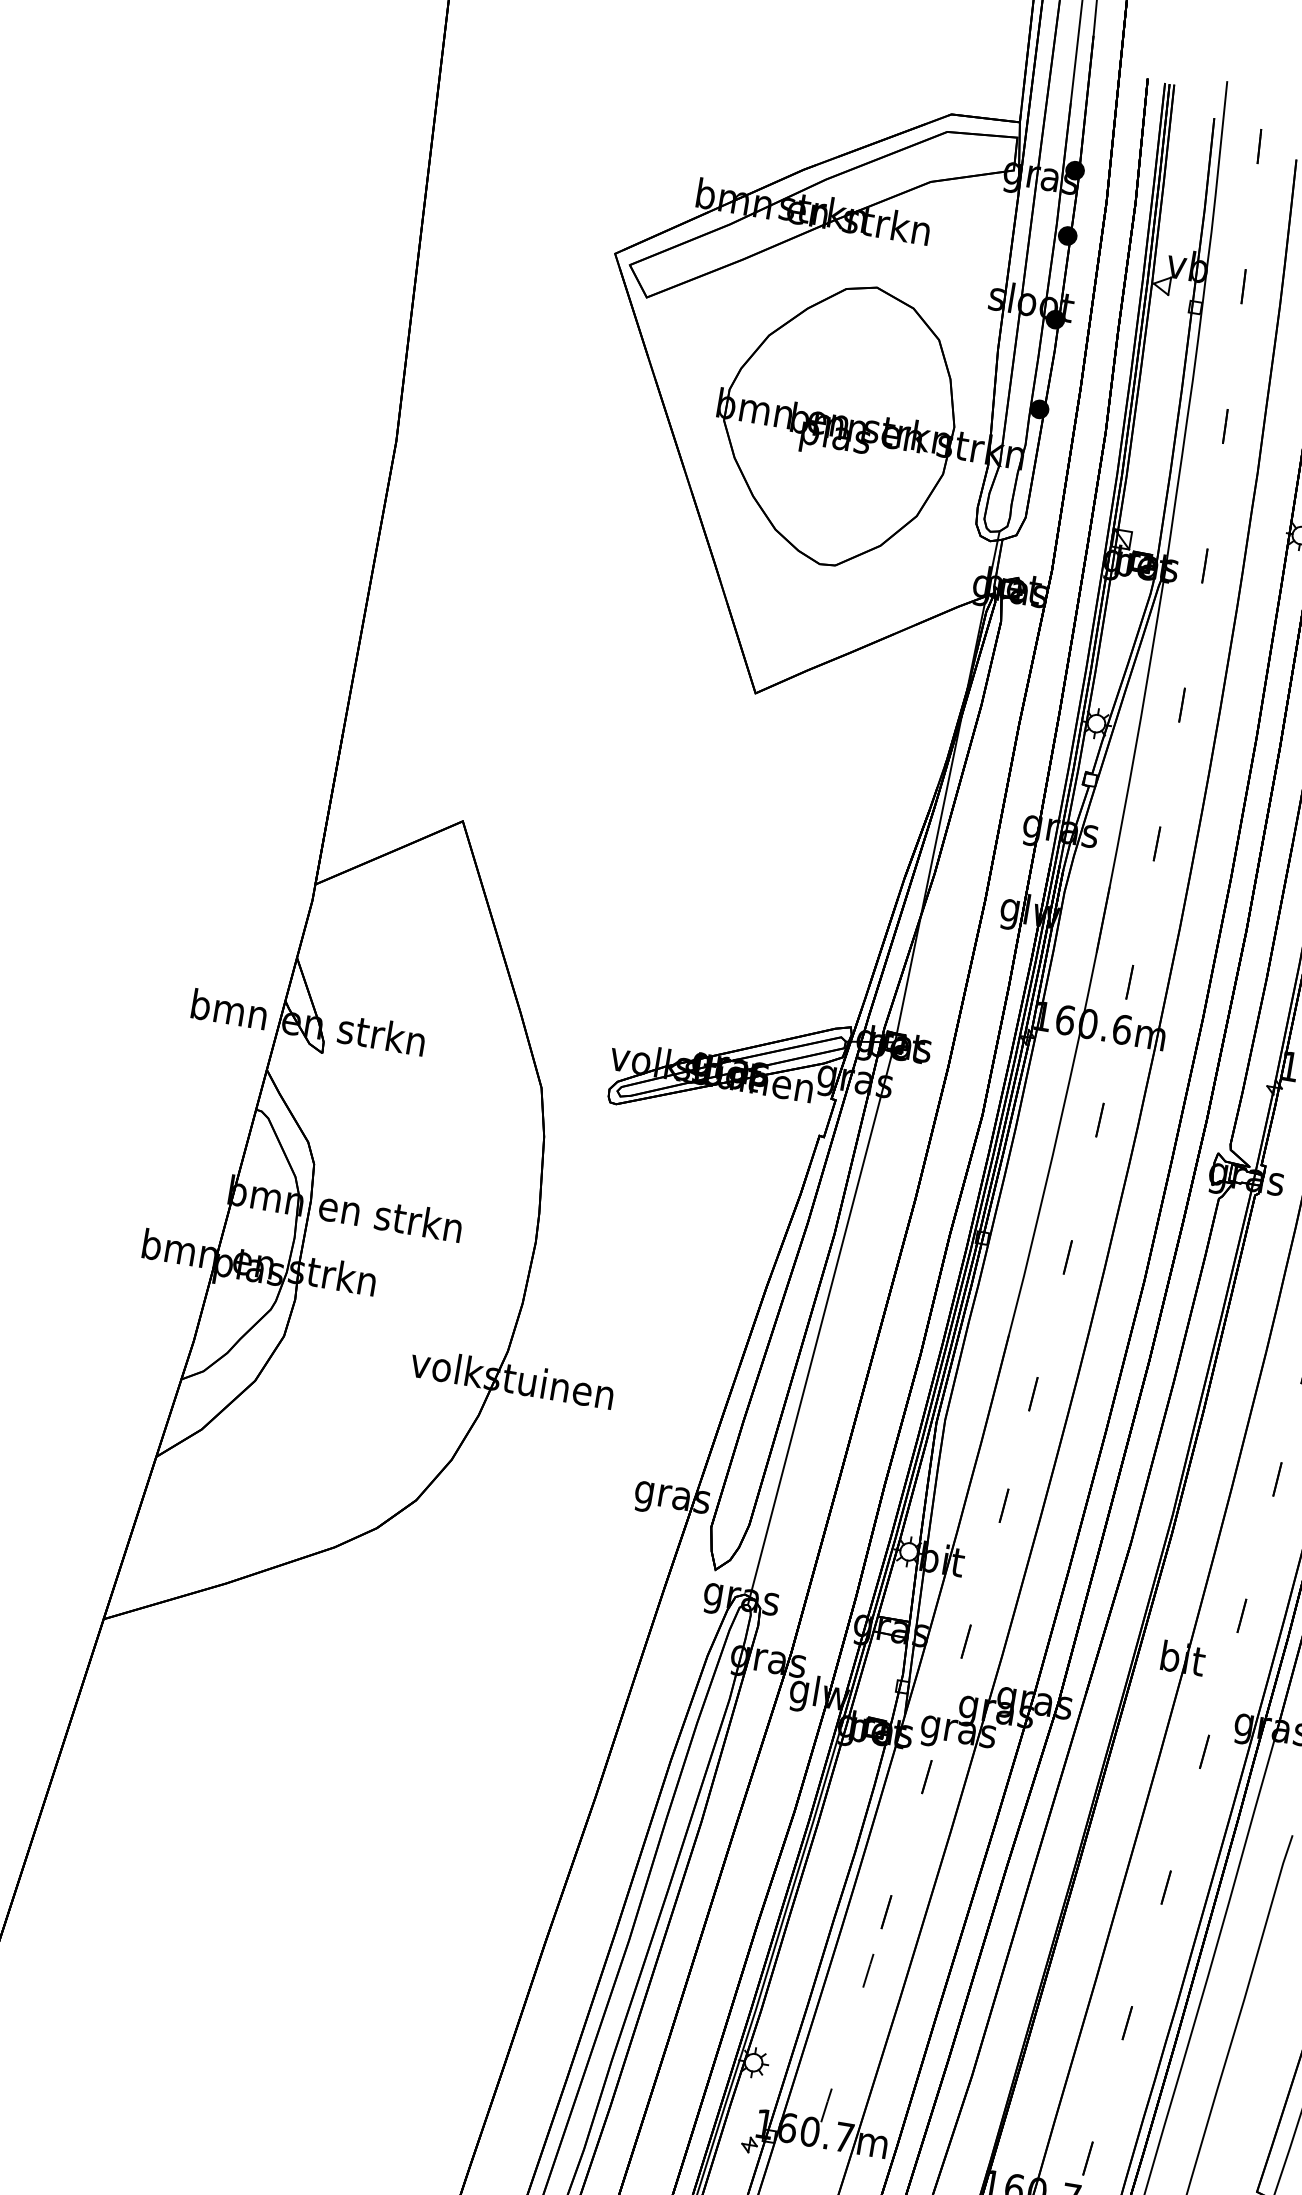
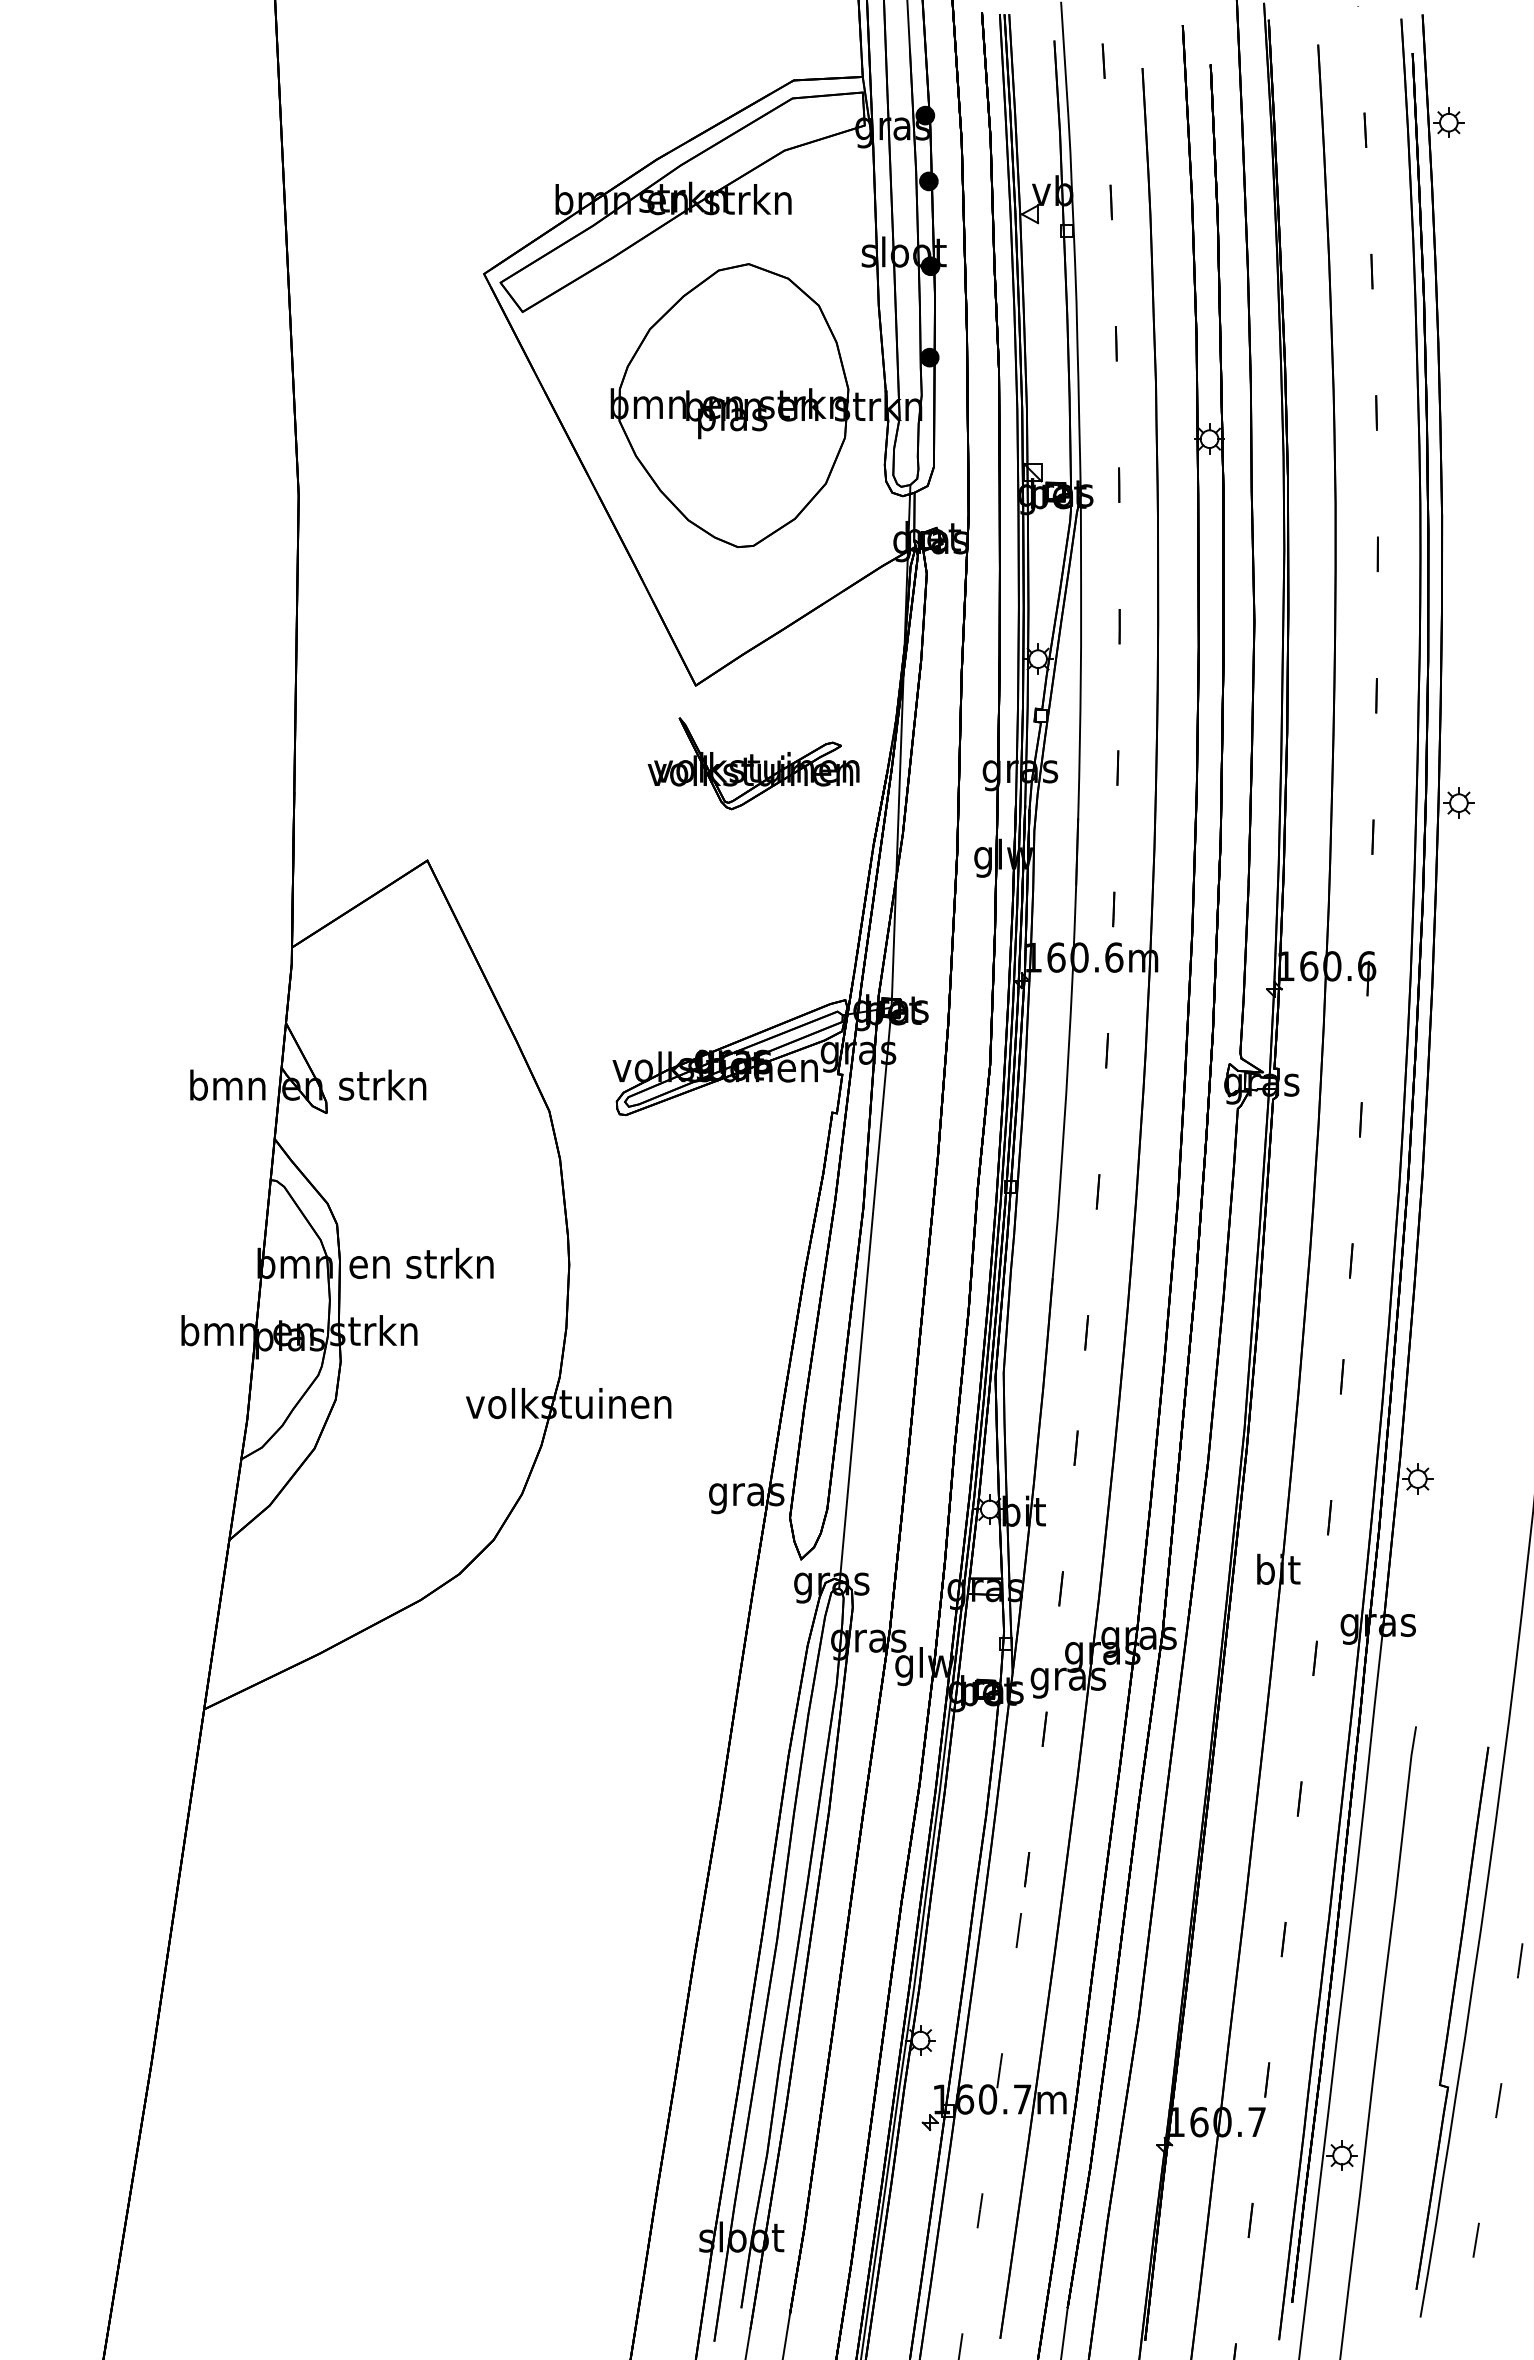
part: (799, 779) -> (753, 763), added

